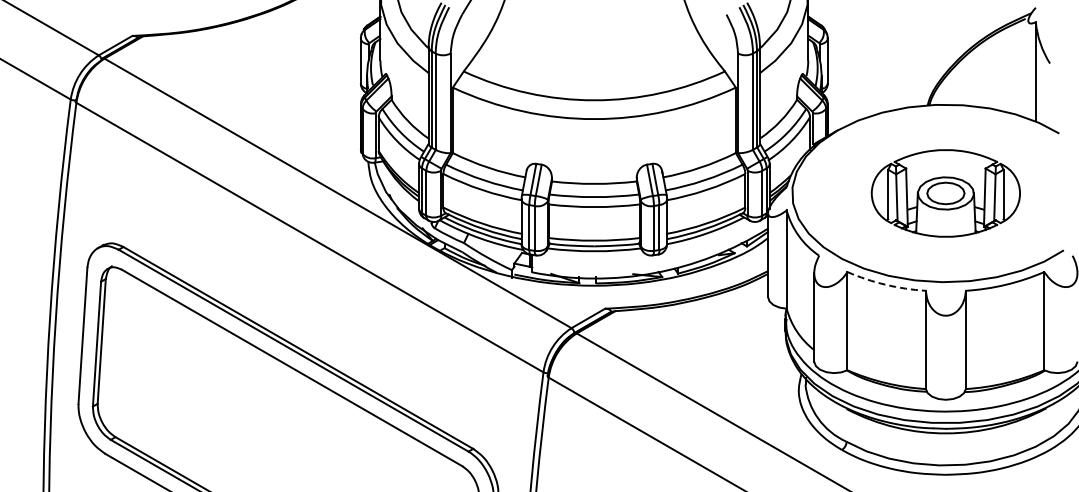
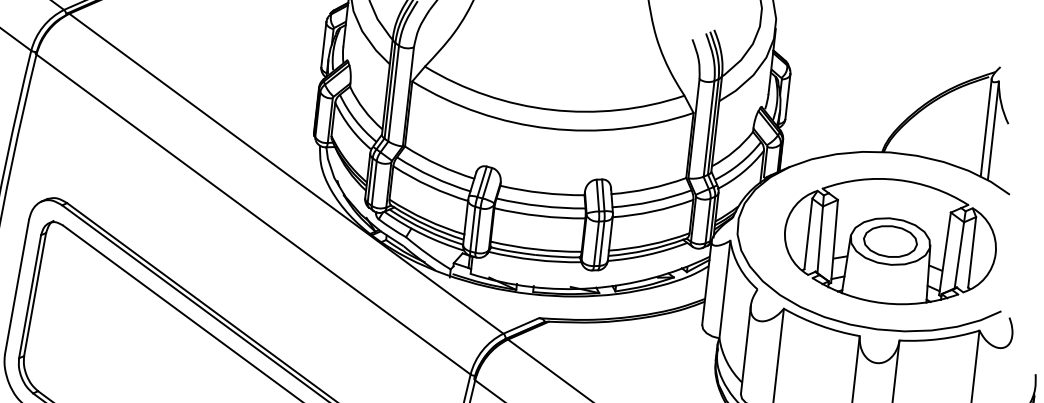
line: (1028, 69) -> (986, 127), added
part: (945, 193) -> (890, 241), size x1.43
arc: (885, 284) -> (820, 325), dashed -> solid

